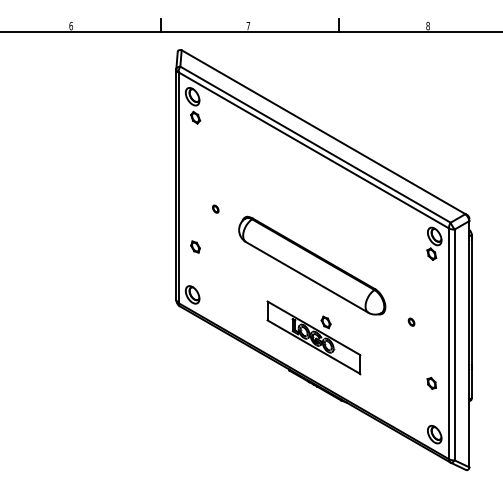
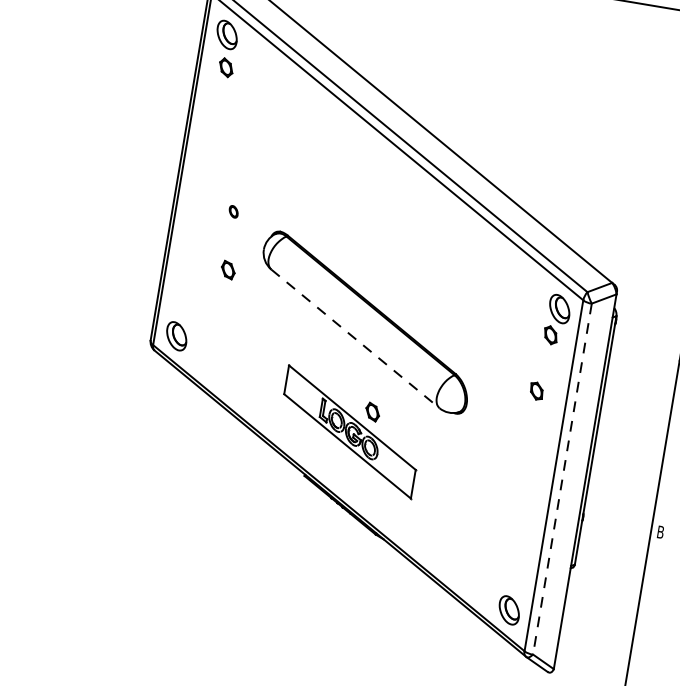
part: (195, 246) -> (228, 269), moved
line: (307, 277) -> (355, 339), solid -> dashed
part: (411, 321) -> (502, 432), removed
line: (454, 345) -> (562, 479), solid -> dashed
part: (431, 382) -> (536, 389), moved

